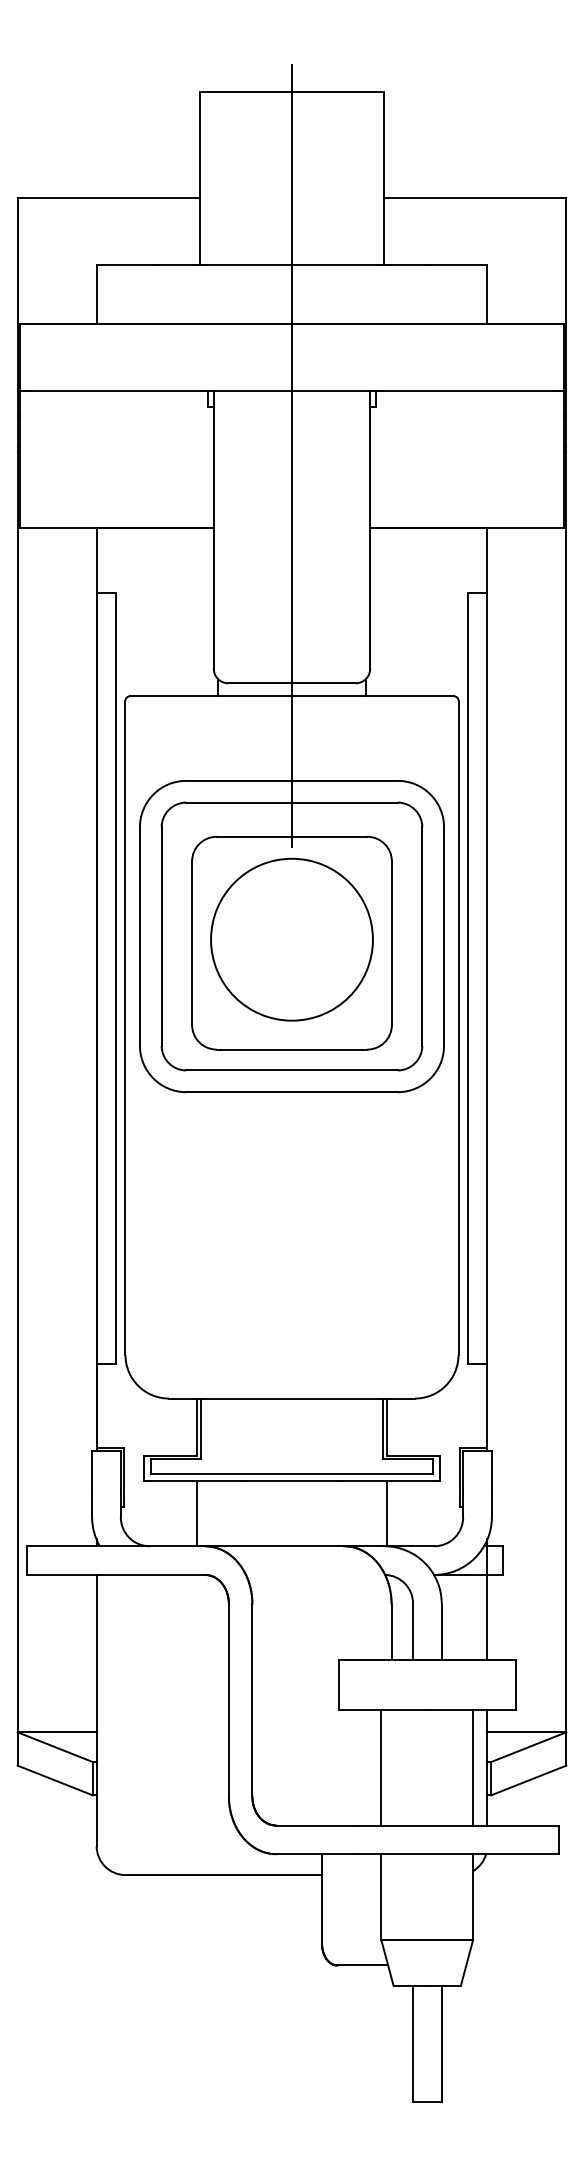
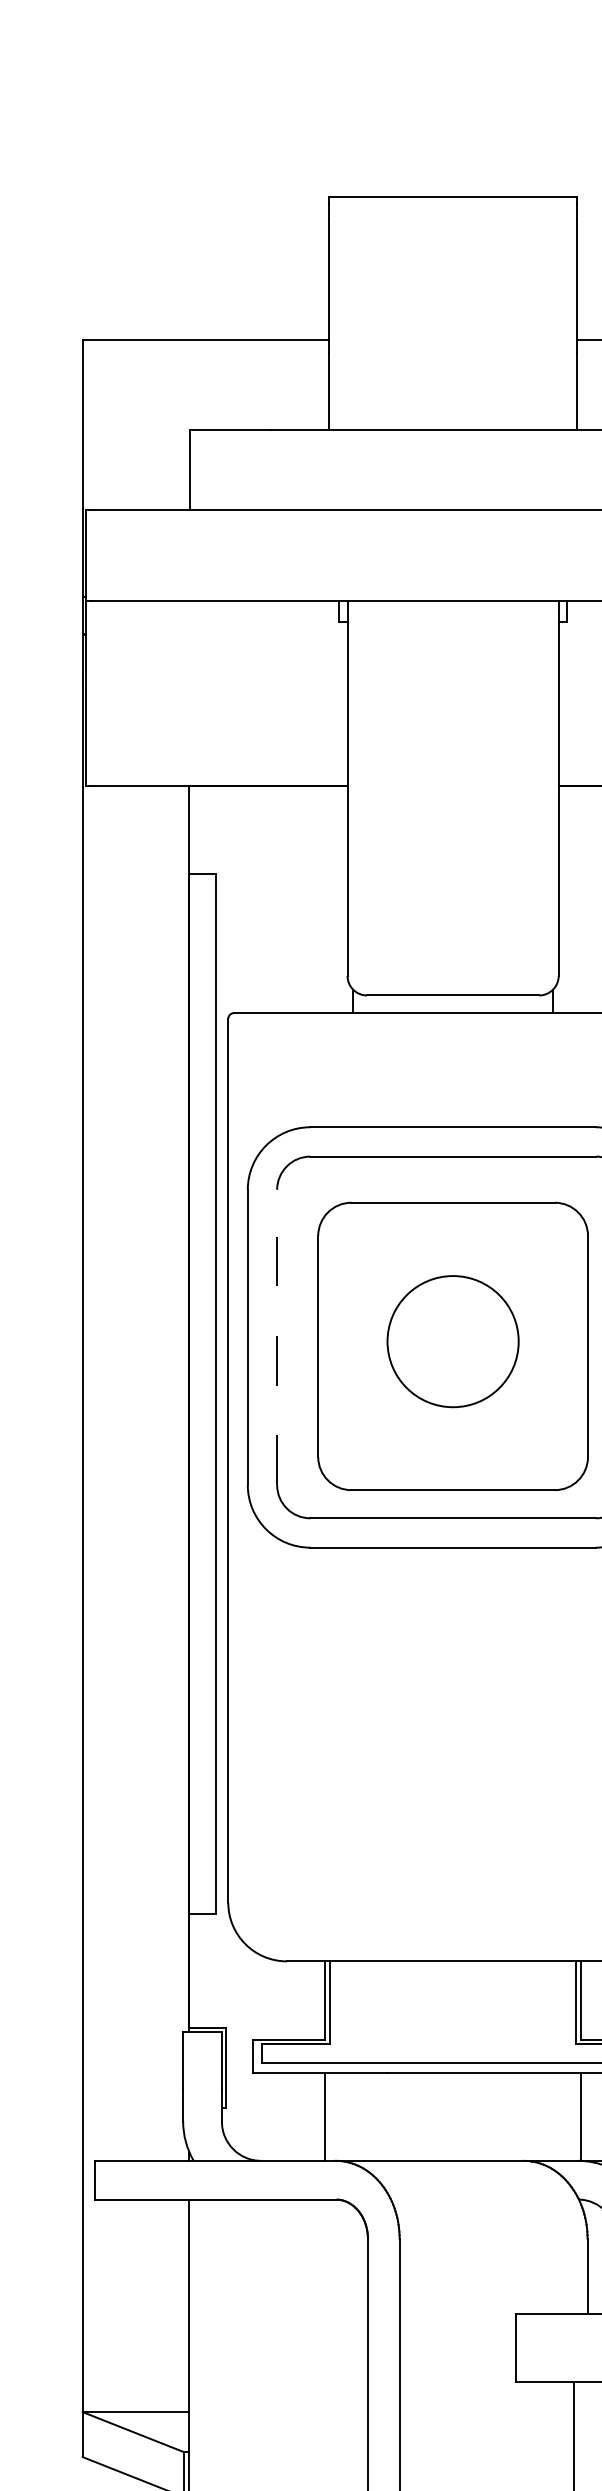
line: (292, 455) -> (453, 687), removed
line: (161, 936) -> (276, 1337), solid -> dashed
circle: (291, 939) -> (452, 1341), size x0.6

